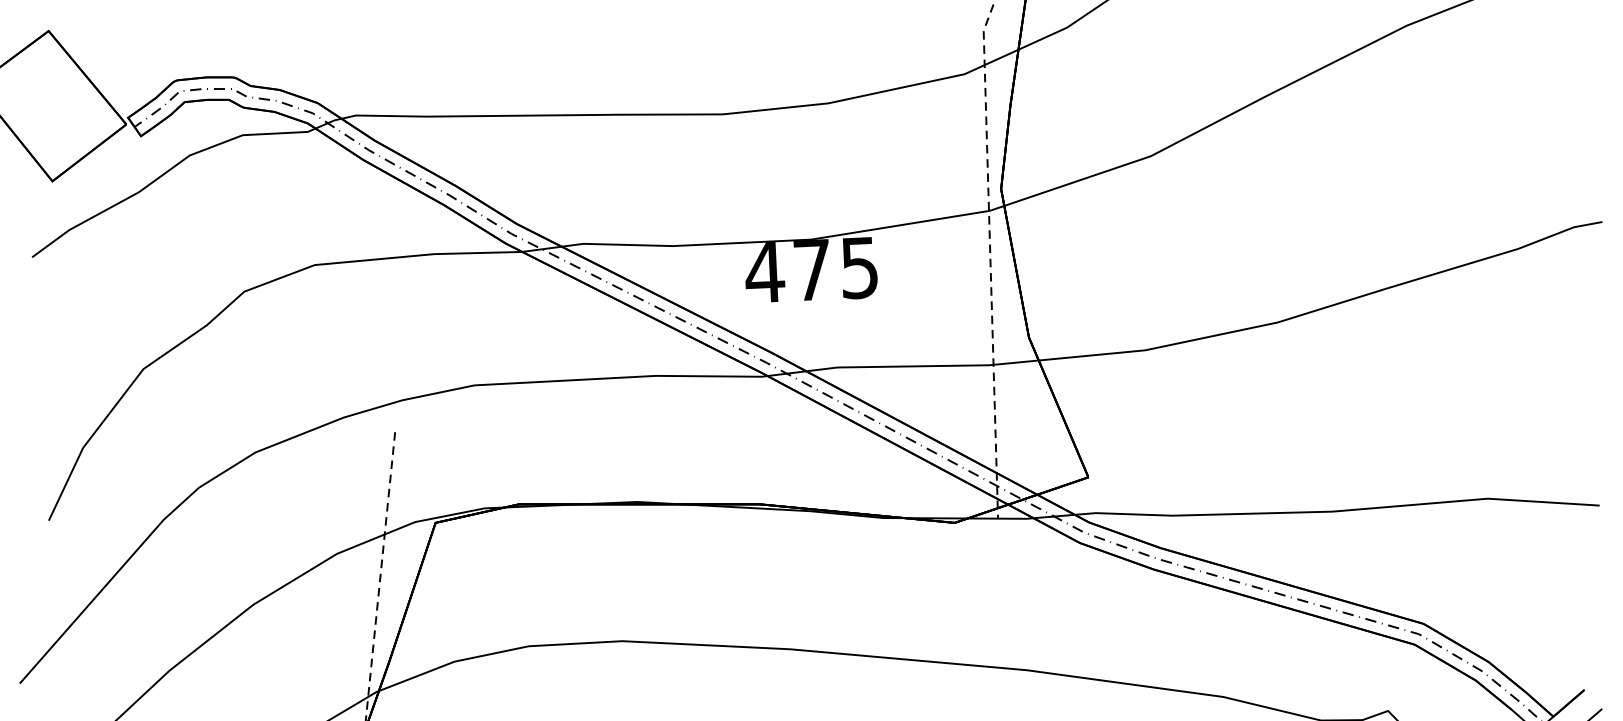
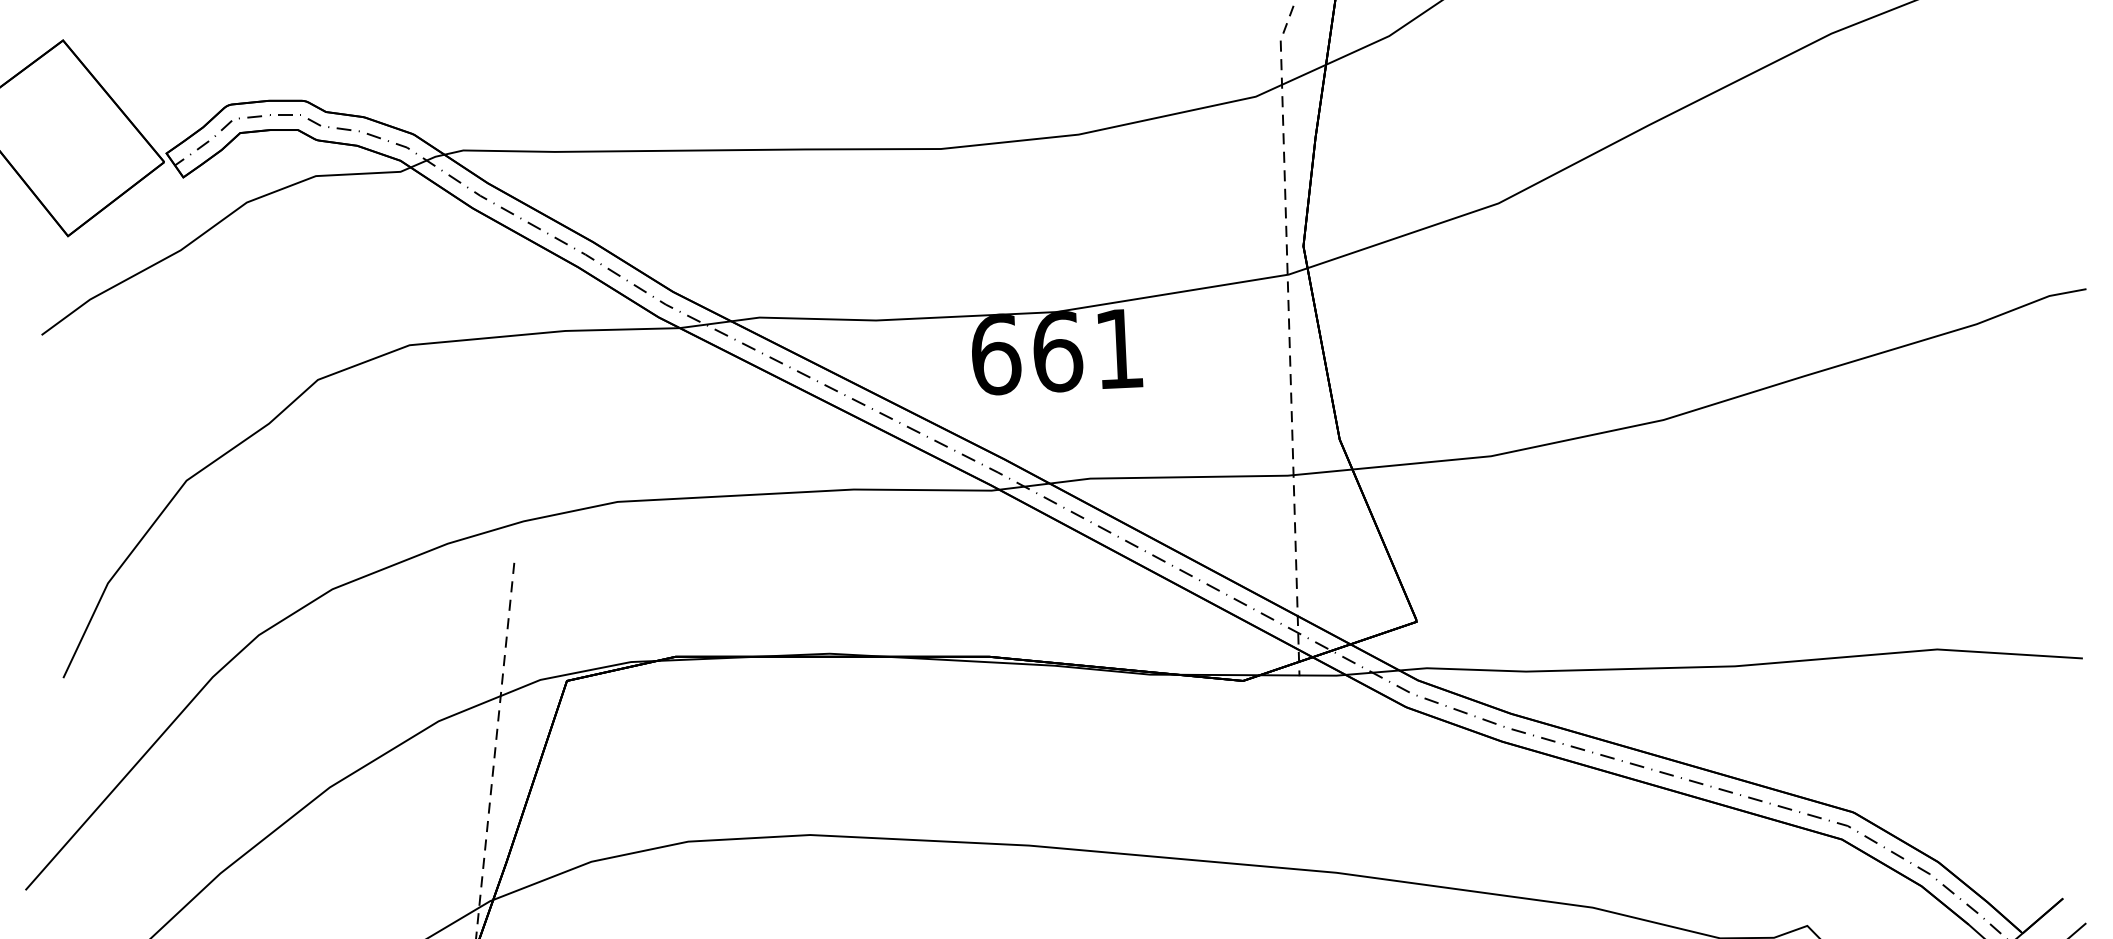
text: (811, 269) -> (1056, 351), 475 -> 661

